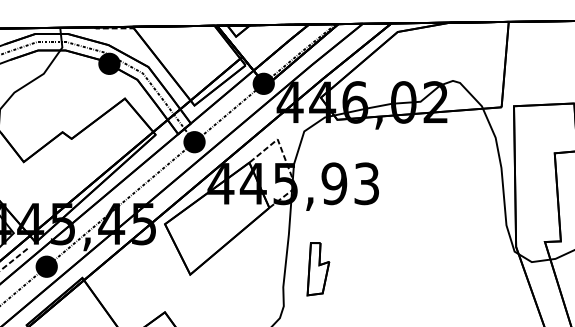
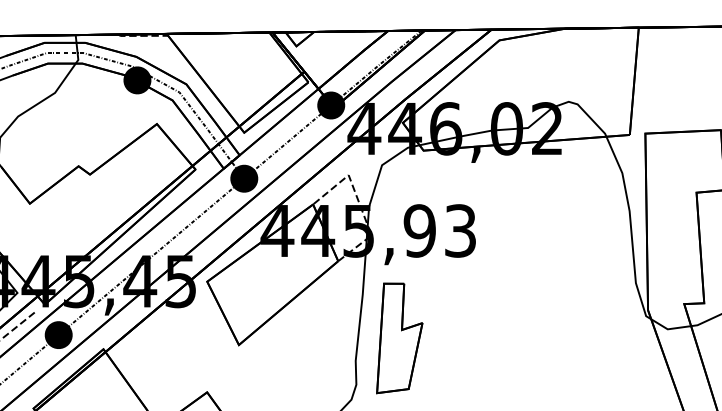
part: (318, 268) -> (399, 337), size x1.67

